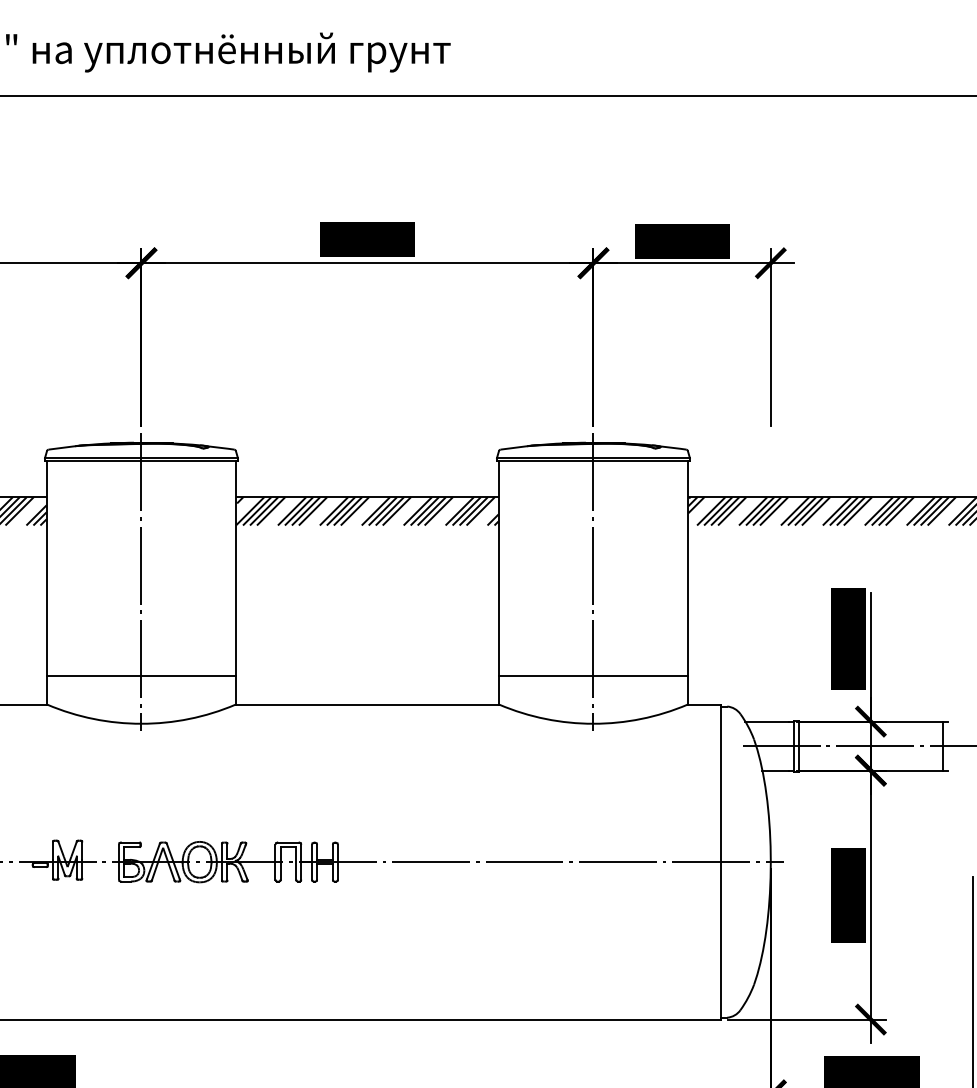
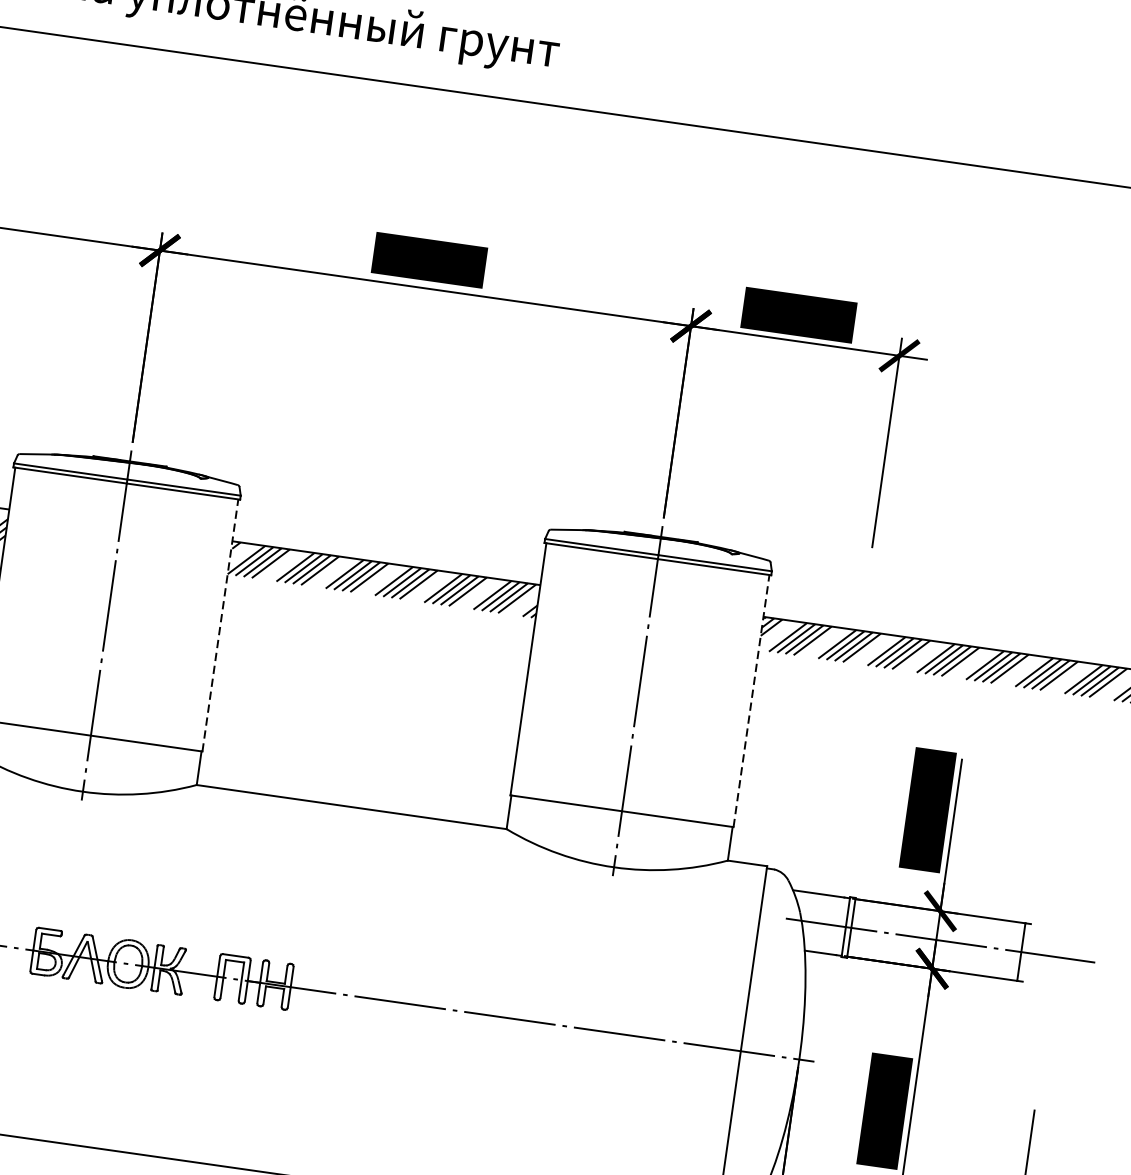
line: (236, 568) -> (220, 625), solid -> dashed
line: (688, 568) -> (751, 700), solid -> dashed

